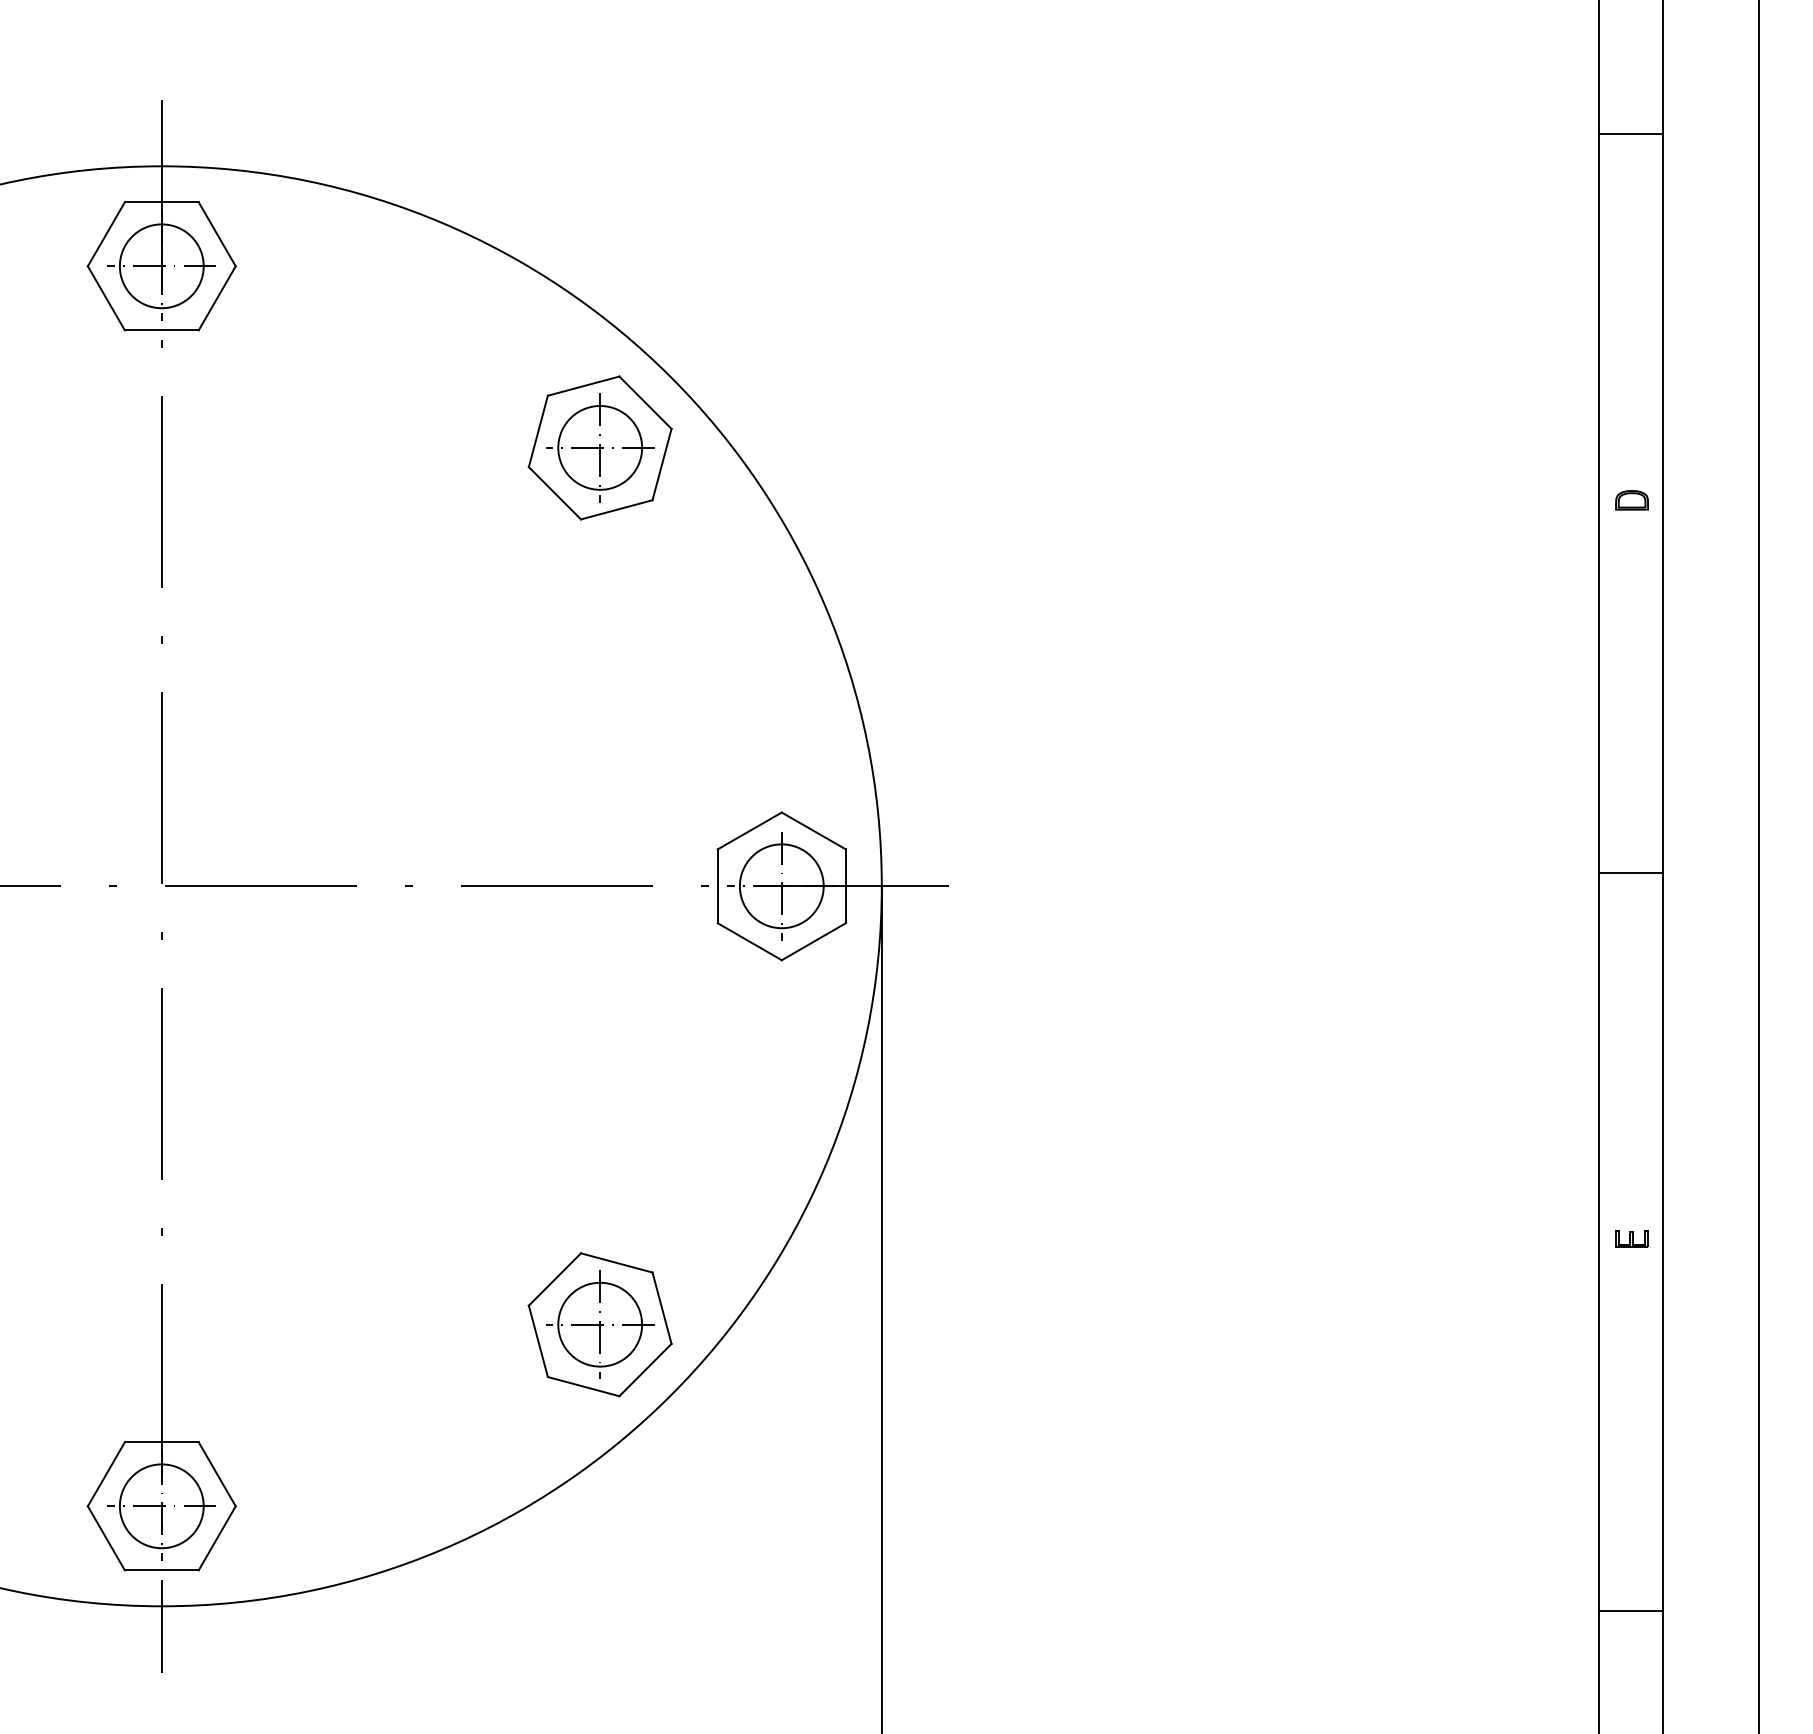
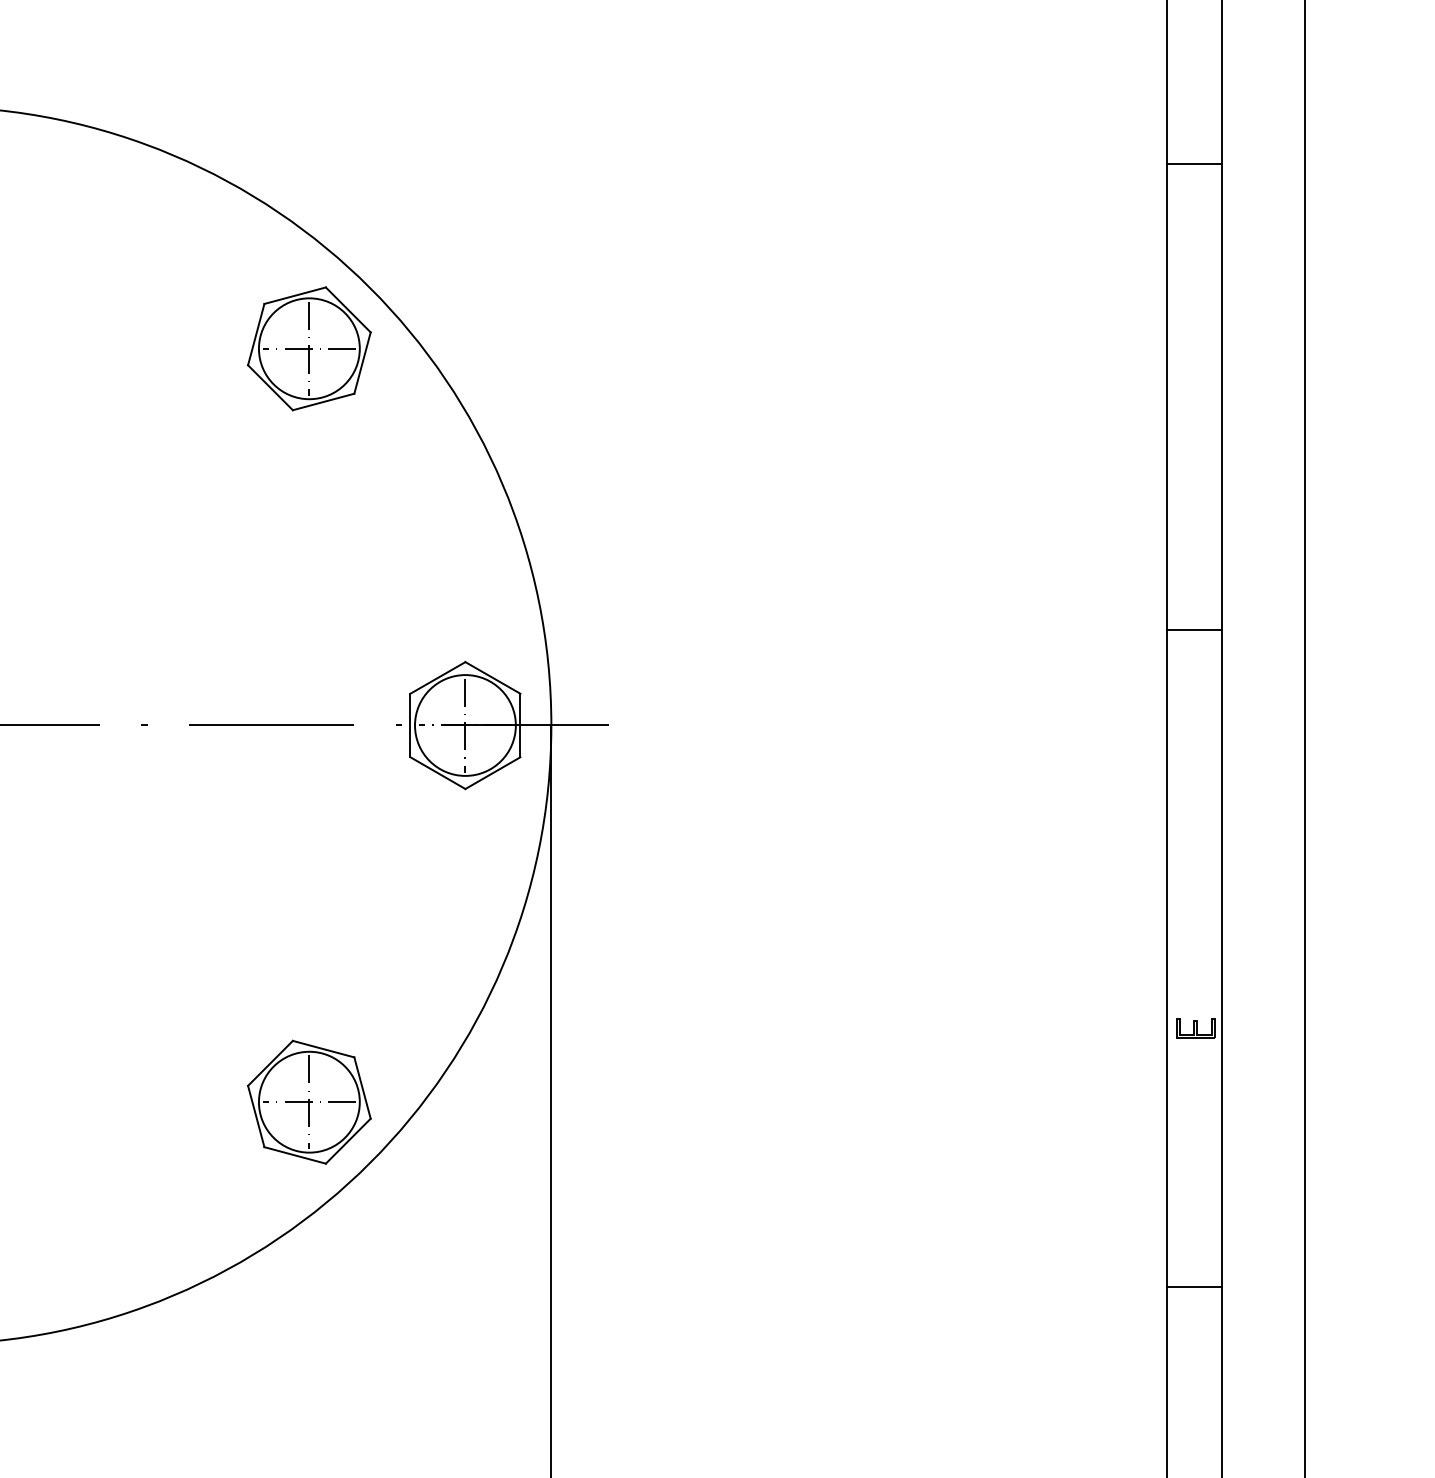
line: (1630, 133) -> (1194, 163), moved
circle: (600, 447) -> (309, 348), size x1.4
part: (1631, 500) -> (1195, 393), removed
line: (1630, 872) -> (1194, 629), moved
circle: (781, 886) -> (465, 725), size x1.4
part: (1631, 1238) -> (1195, 1028), size x1.4
circle: (600, 1324) -> (309, 1102), size x1.4
line: (1630, 1611) -> (1194, 1287), moved

